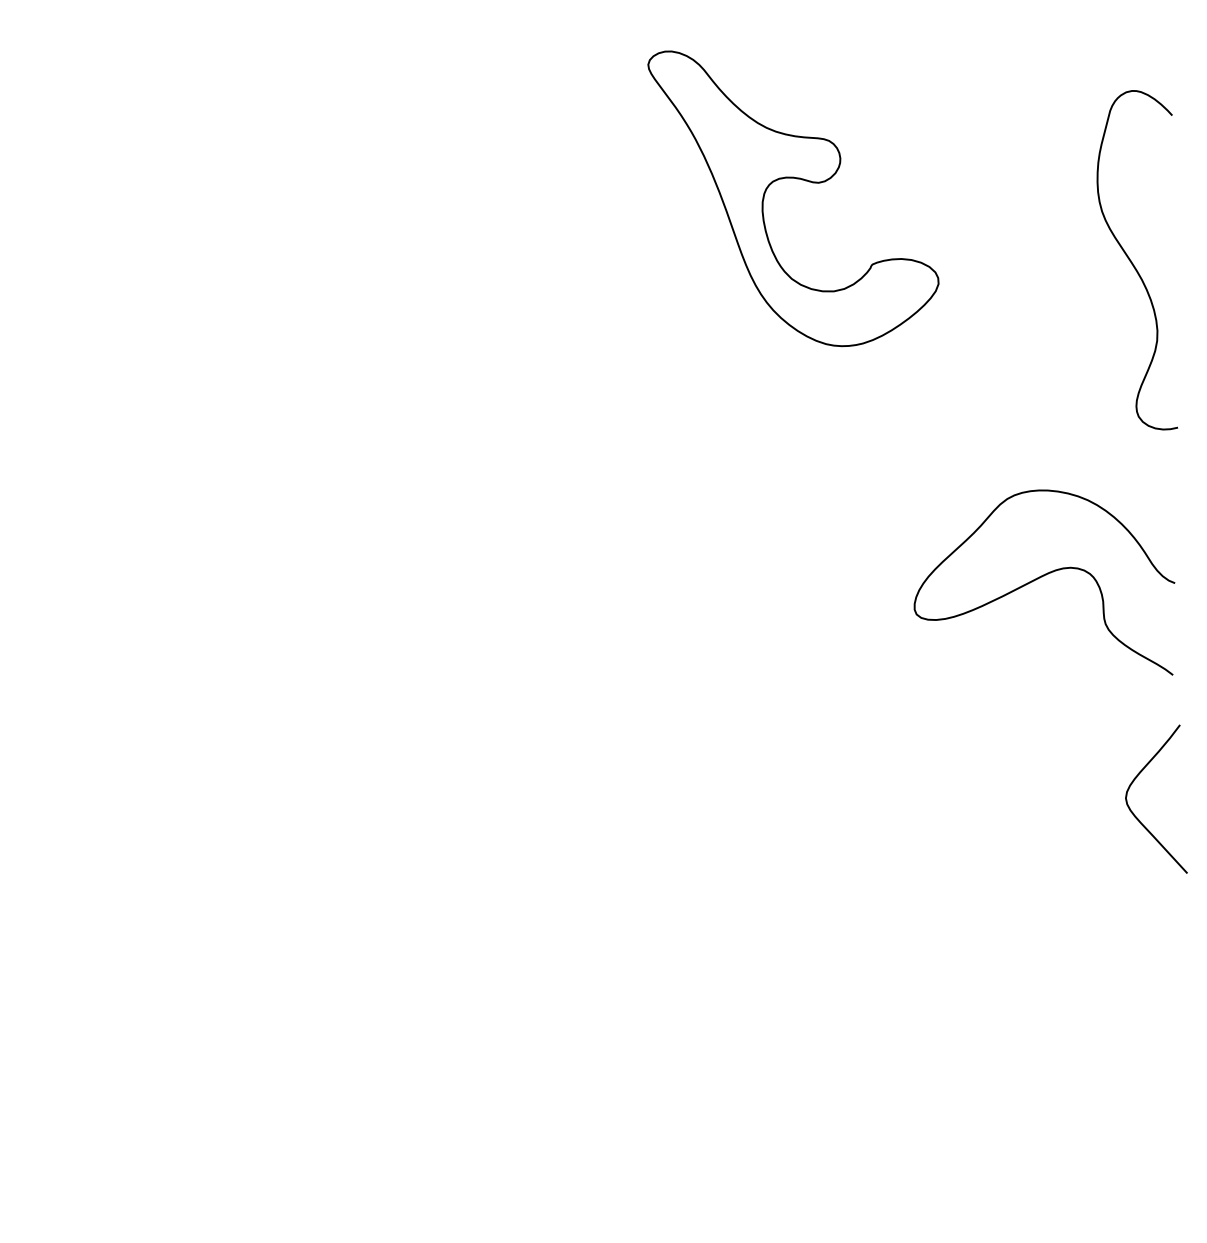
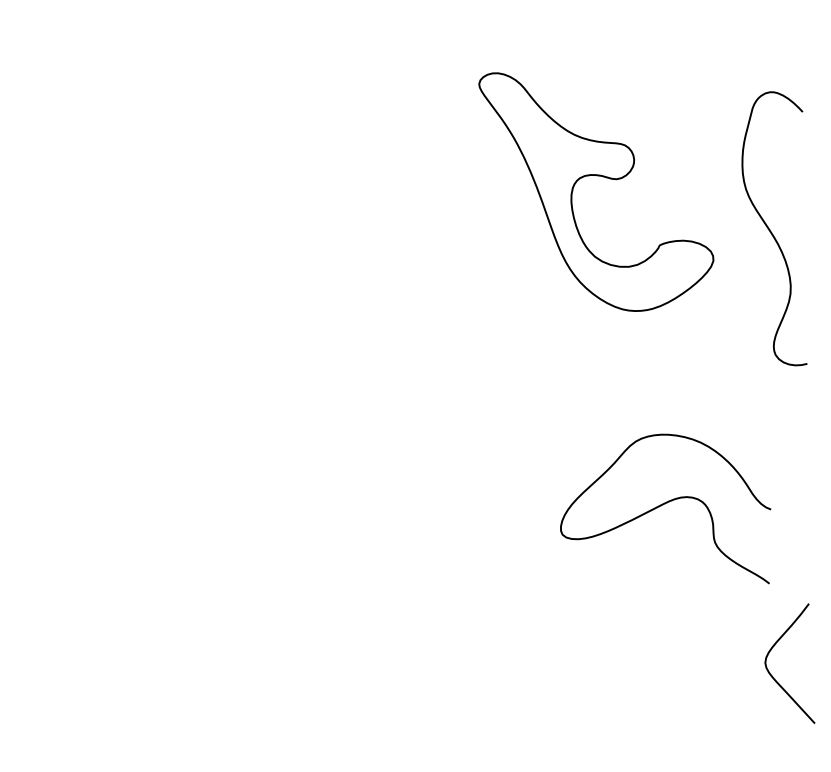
part: (796, 179) -> (598, 176), moved
curve: (1042, 577) -> (664, 504), moved

